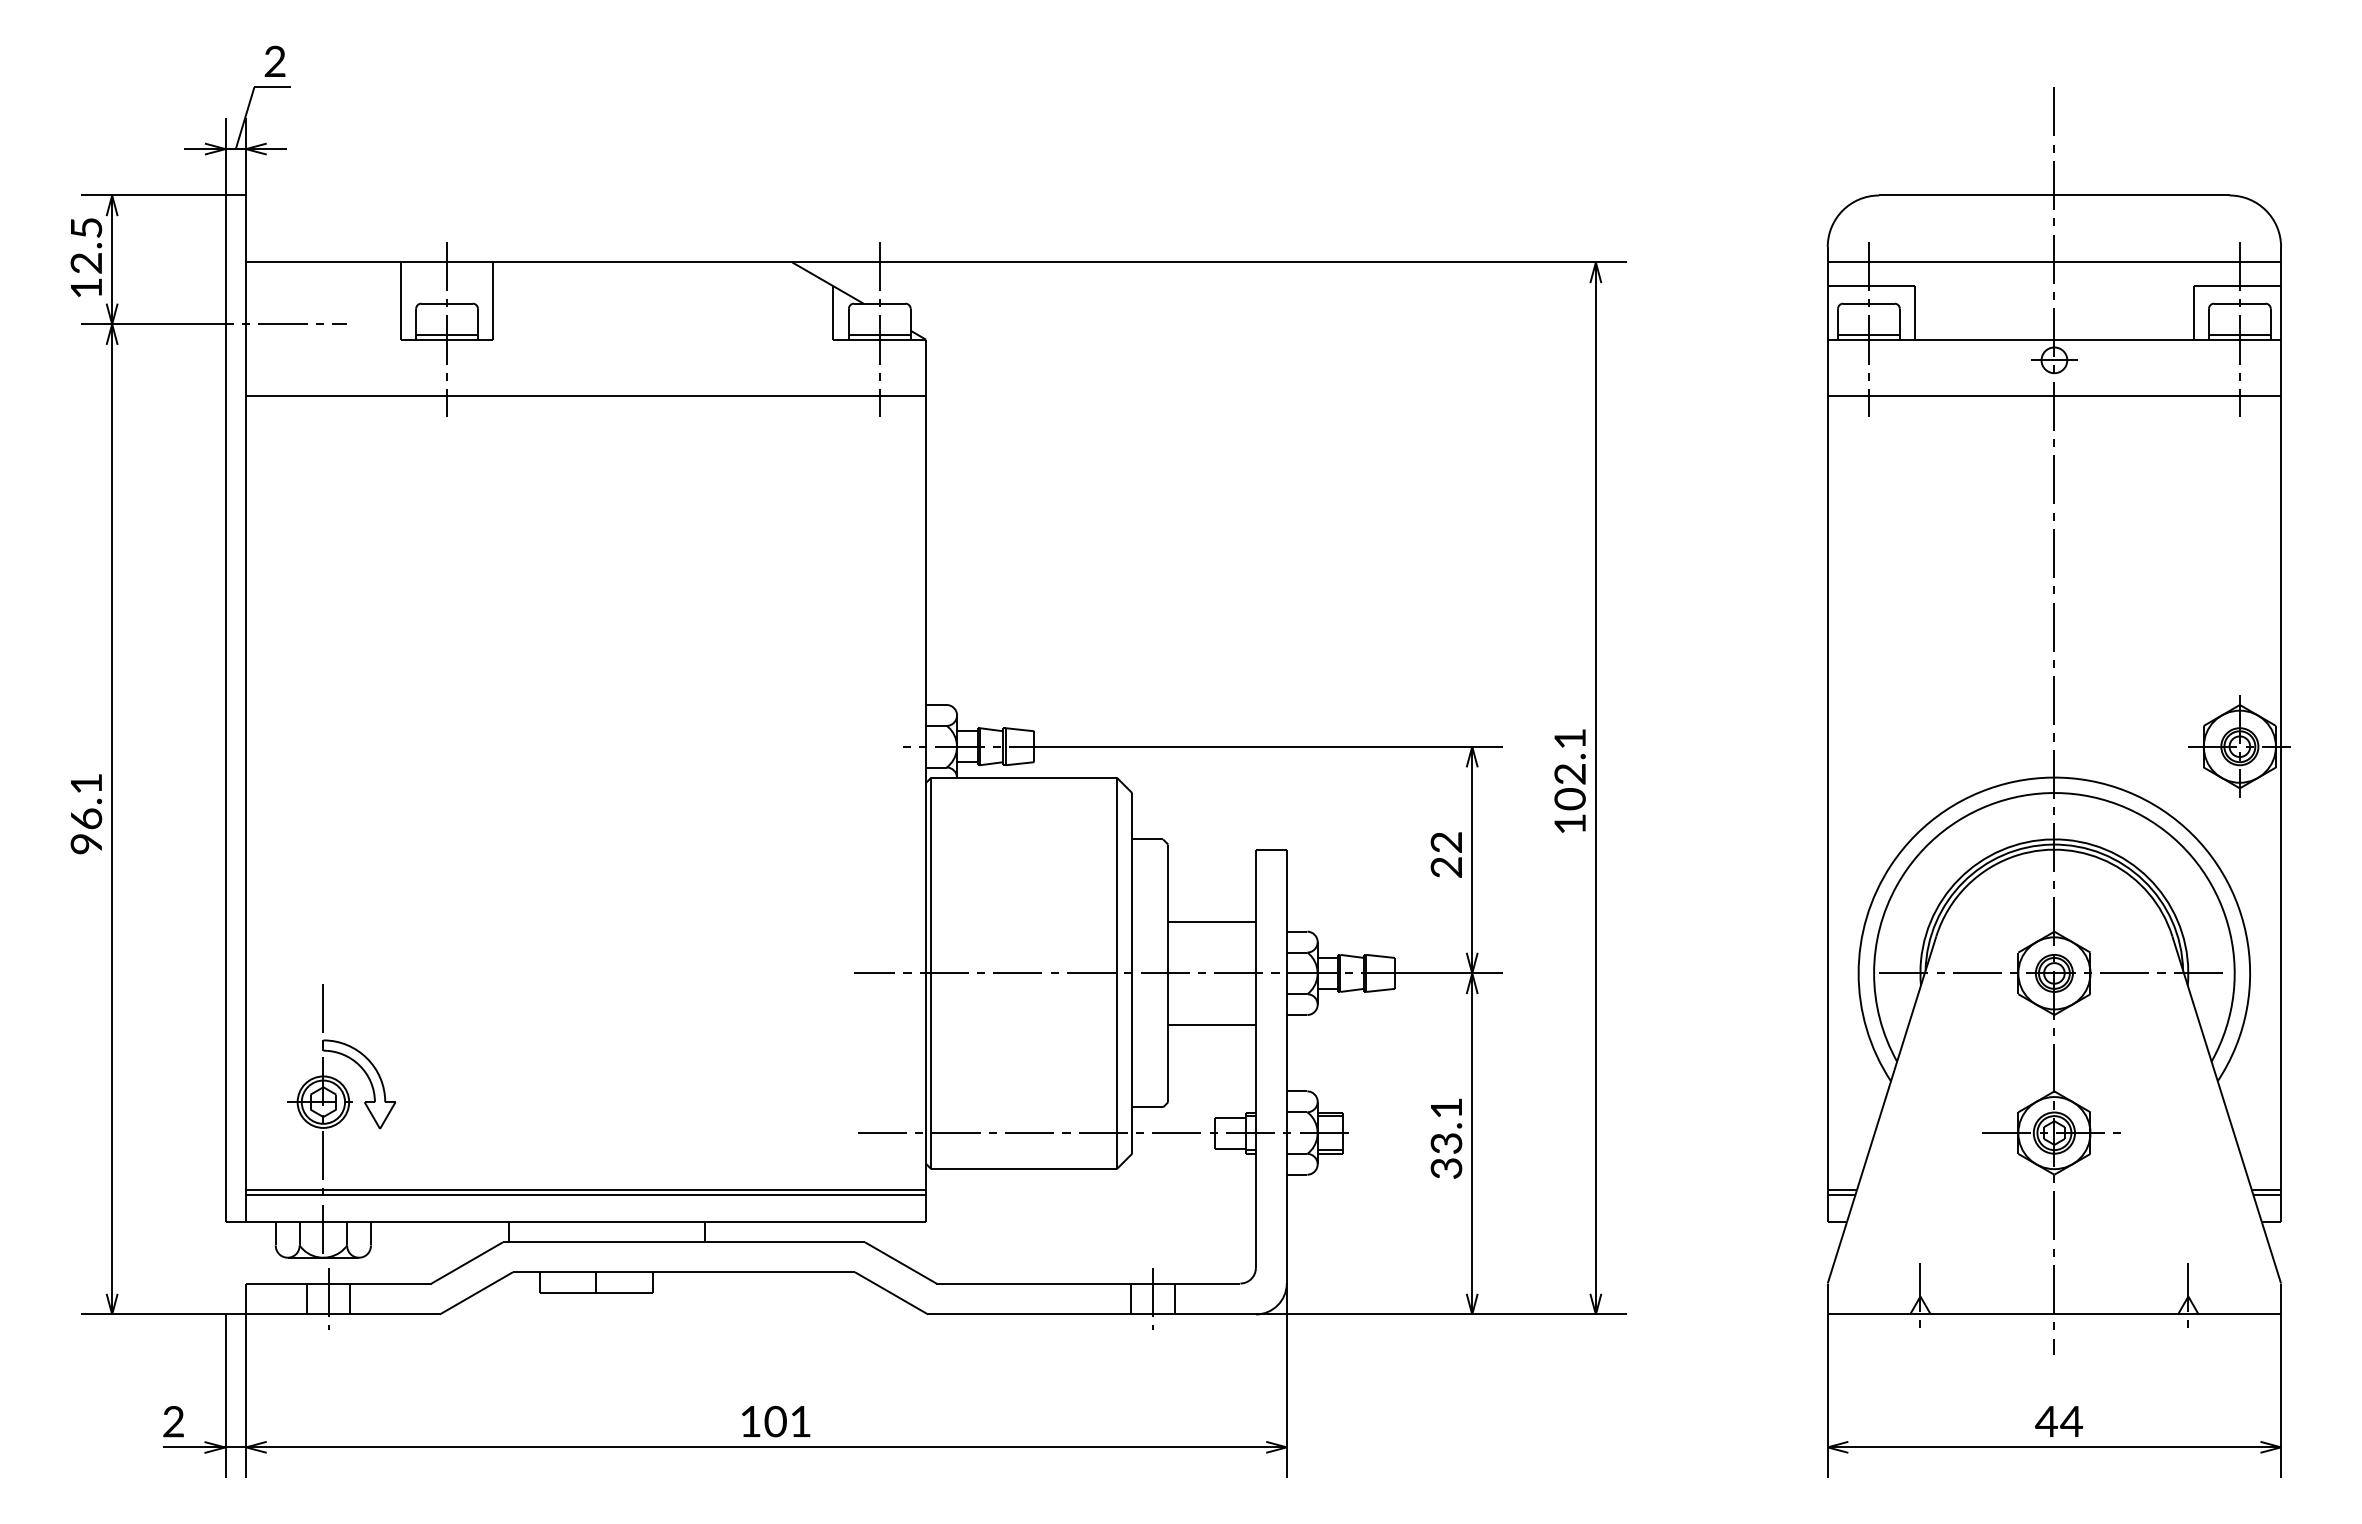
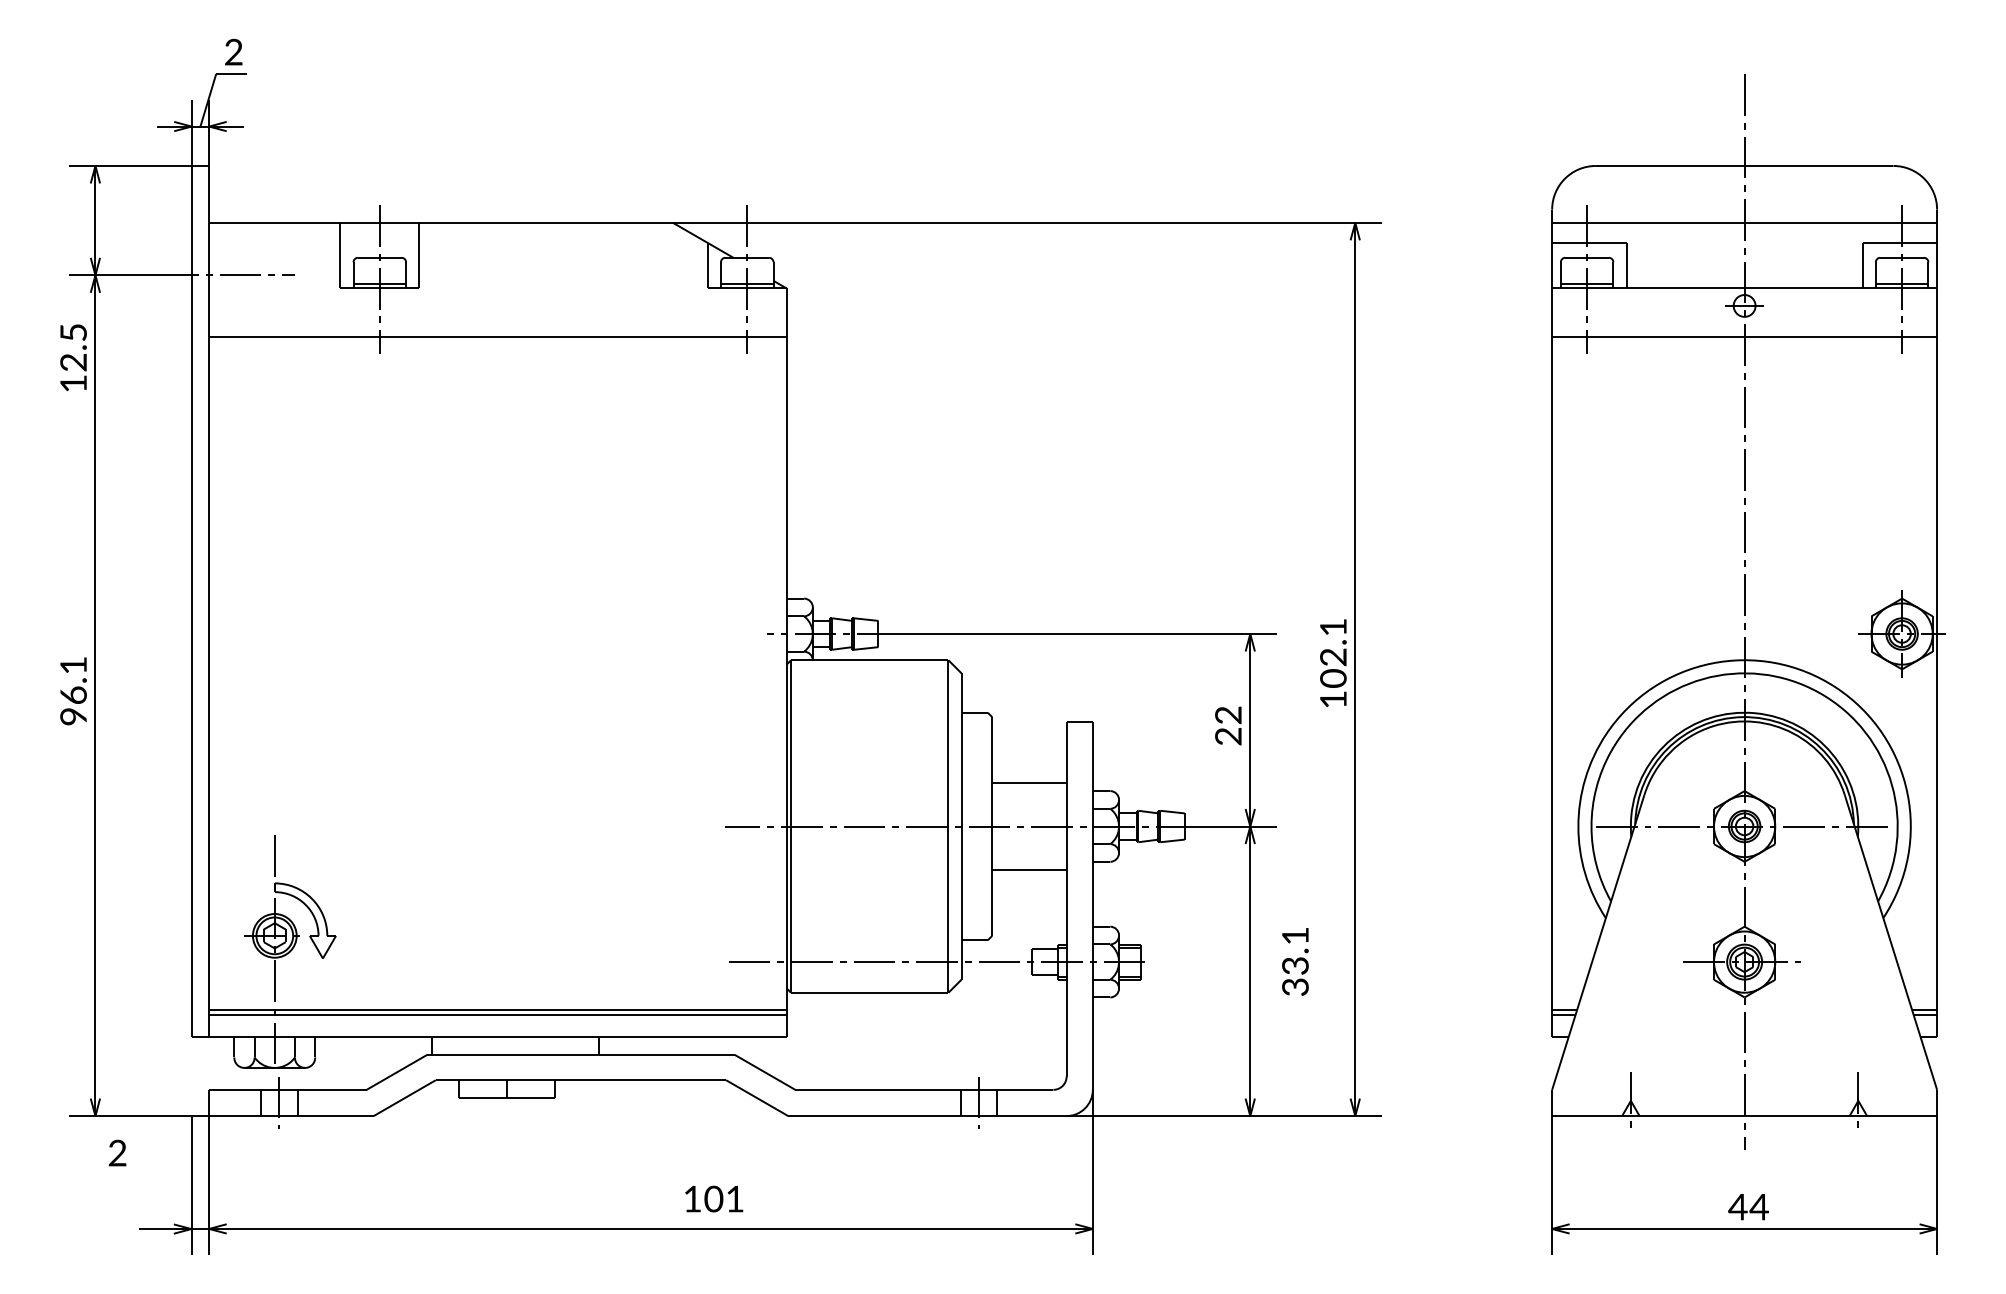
text: (86, 257) -> (73, 357), moved
text: (1446, 1138) -> (1295, 961), moved
text: (173, 1420) -> (117, 1152), moved
text: (776, 1420) -> (714, 1198), moved

